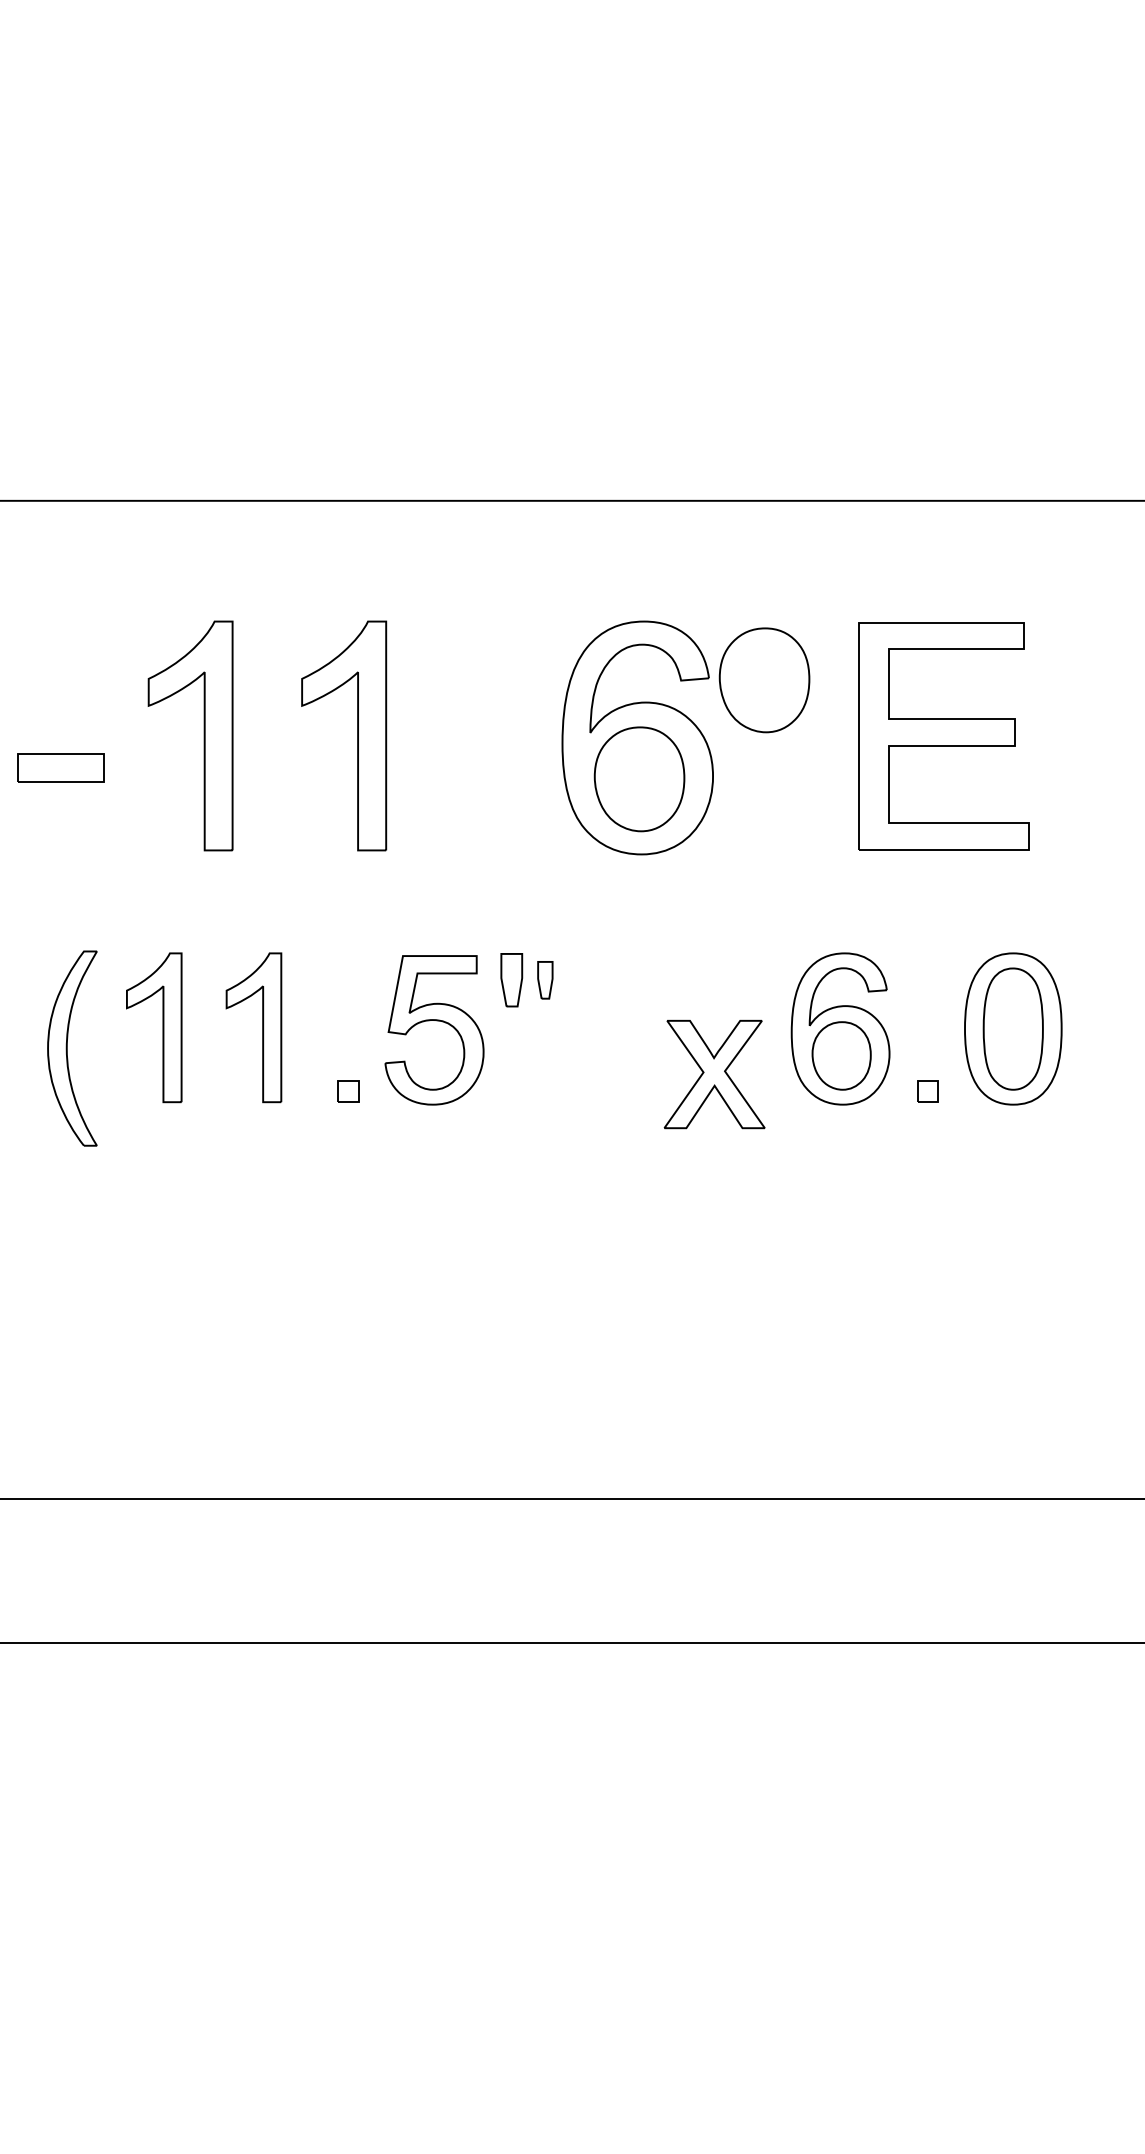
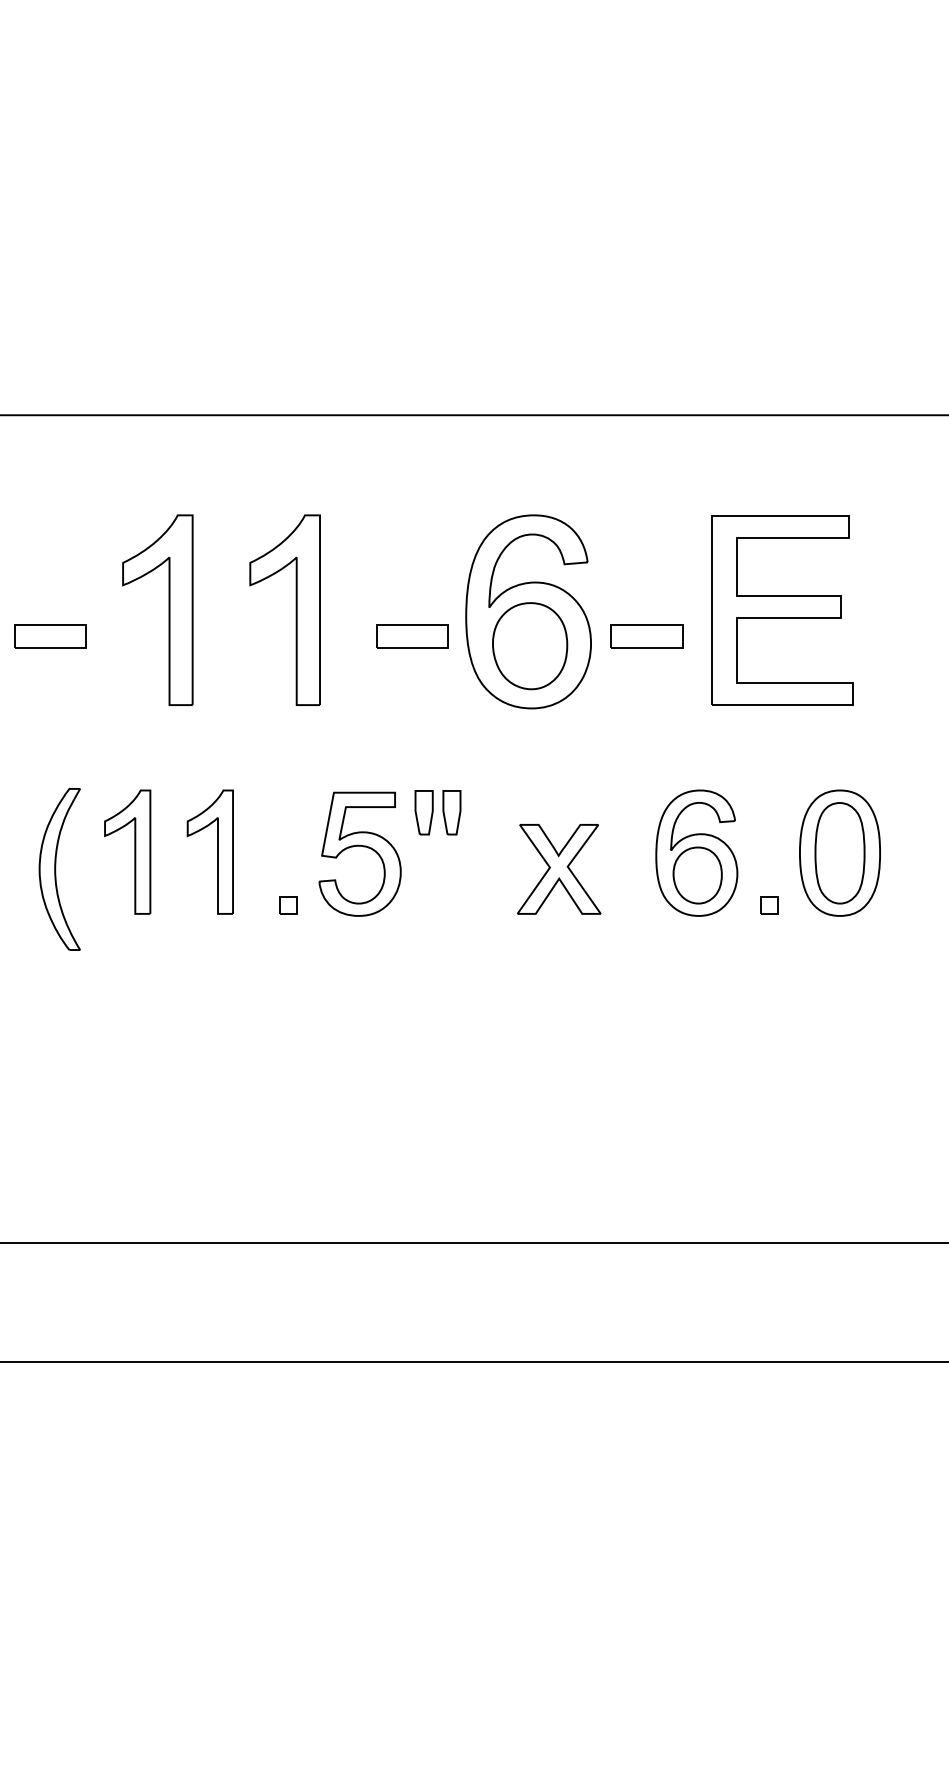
part: (764, 680) -> (633, 564), removed
part: (497, 767) -> (412, 636), added
part: (780, 767) -> (646, 636), added
part: (545, 980) -> (452, 812), size x1.43
part: (714, 1074) -> (559, 869), moved

